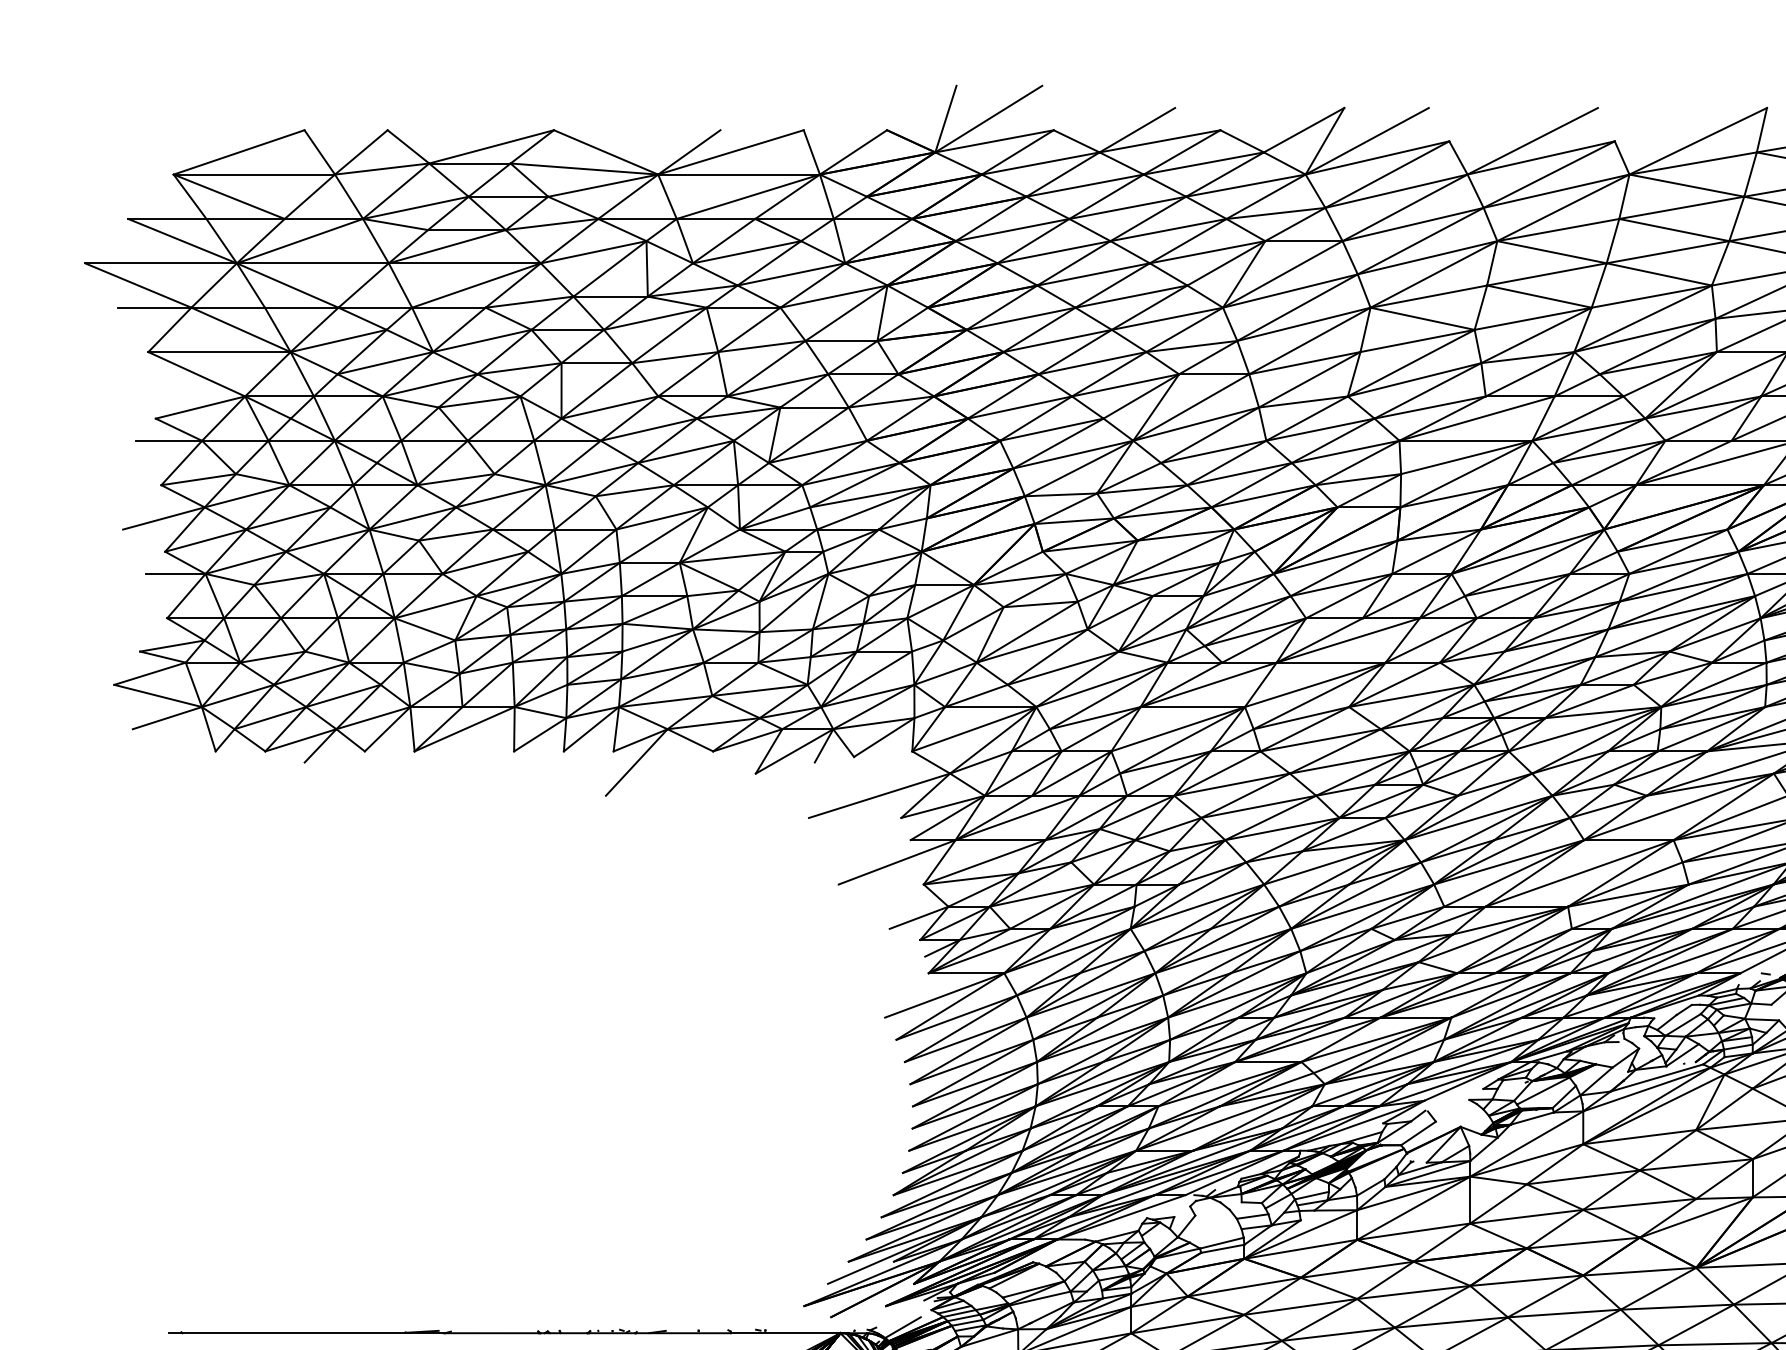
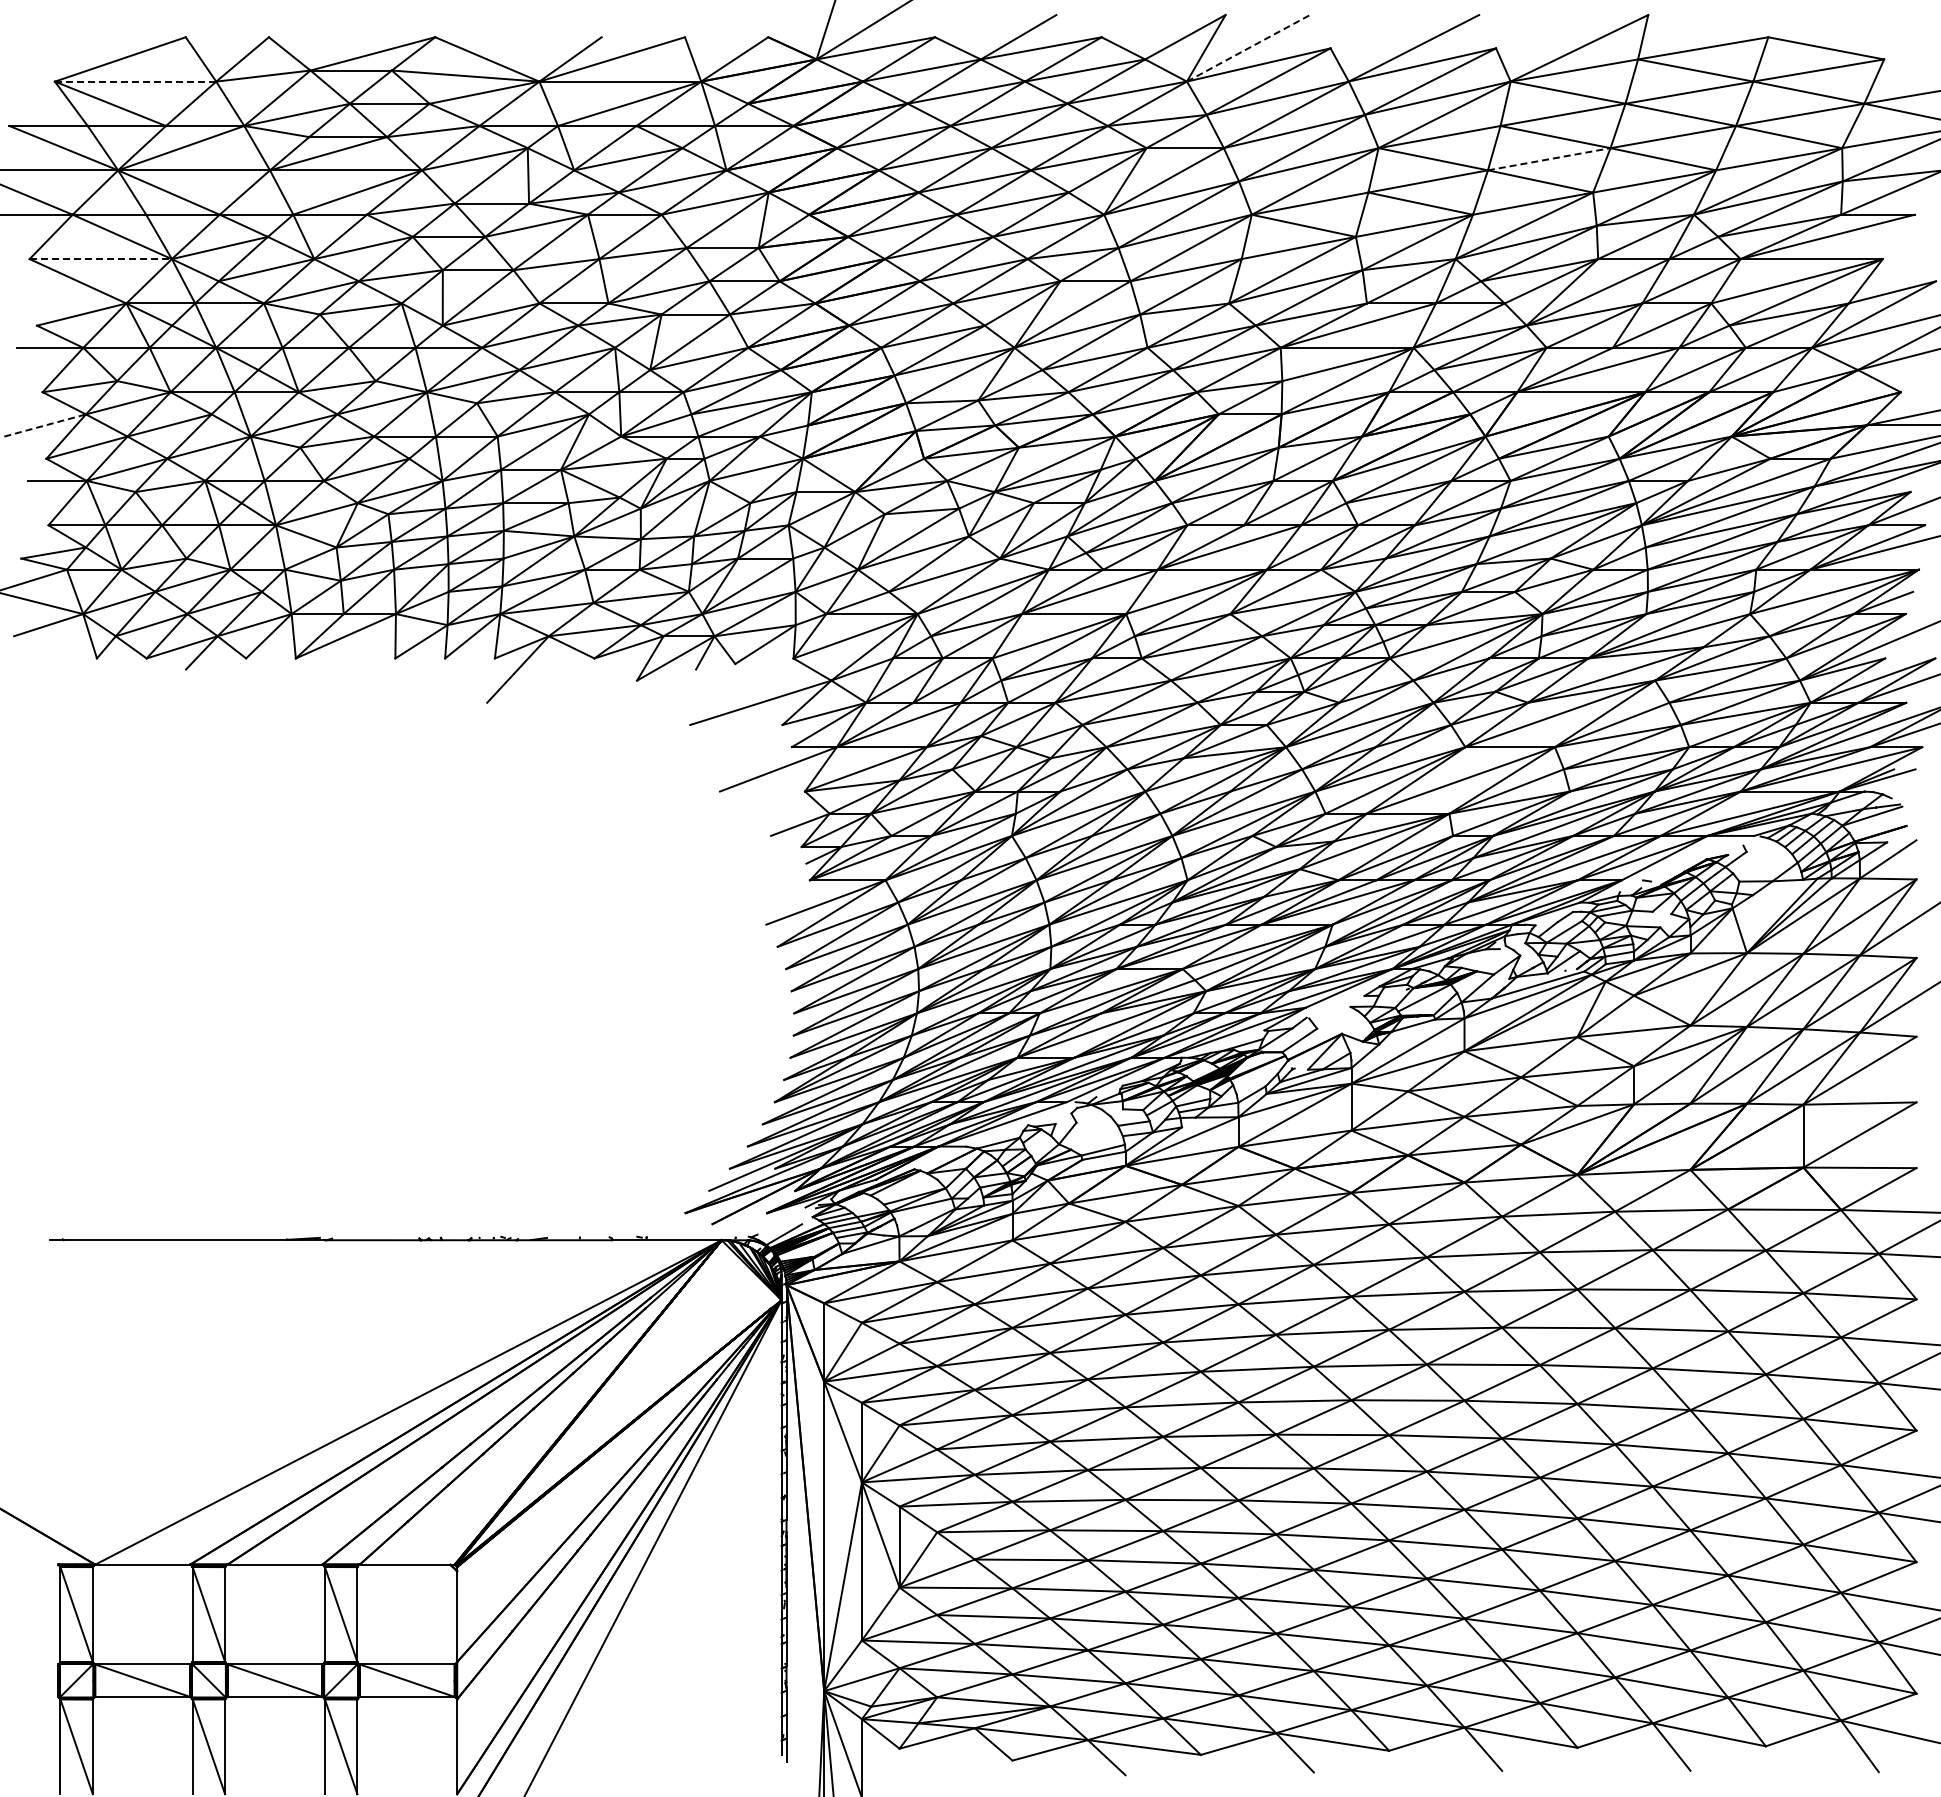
line: (1367, 141) -> (1248, 48), solid -> dashed
line: (254, 174) -> (135, 81), solid -> dashed
line: (1668, 252) -> (1549, 159), solid -> dashed
line: (220, 352) -> (101, 259), solid -> dashed
line: (164, 518) -> (45, 425), solid -> dashed

